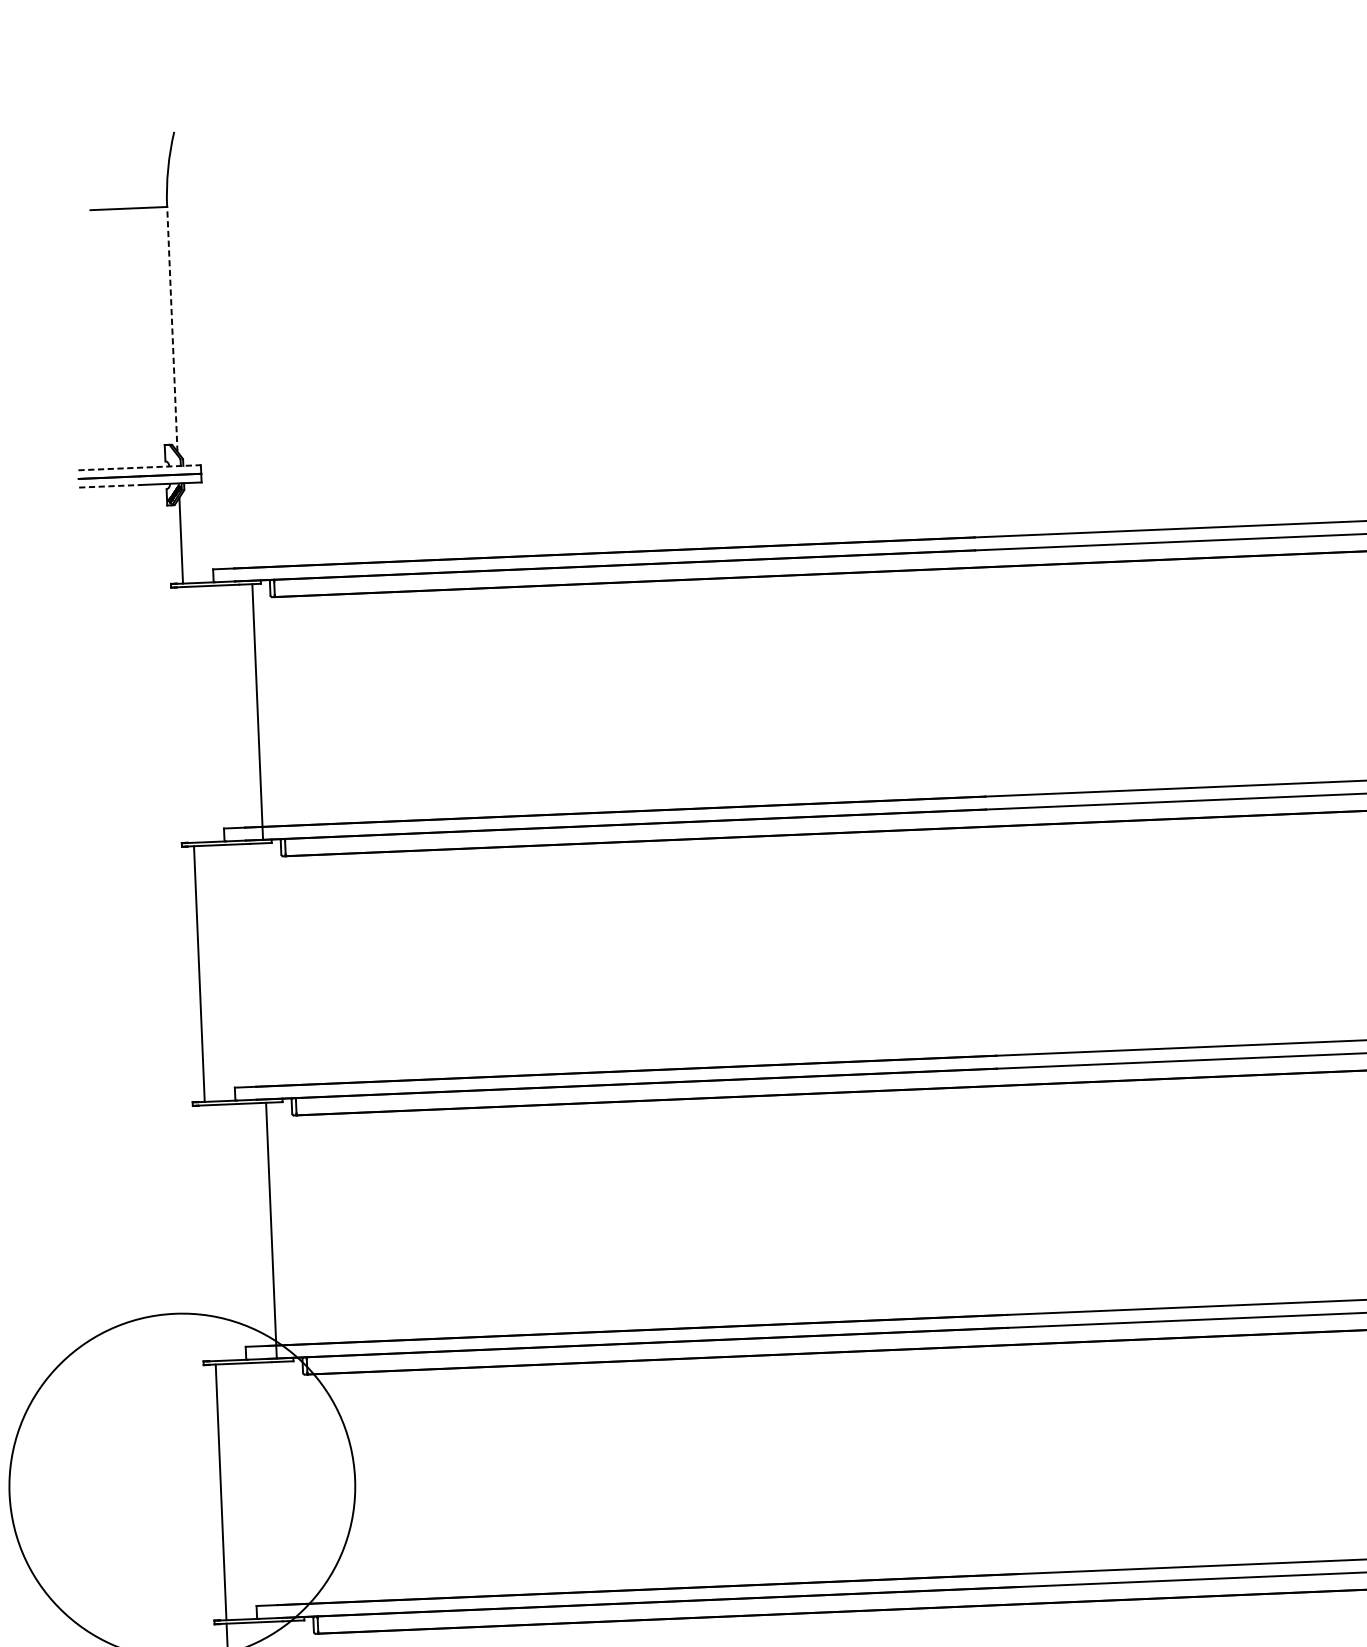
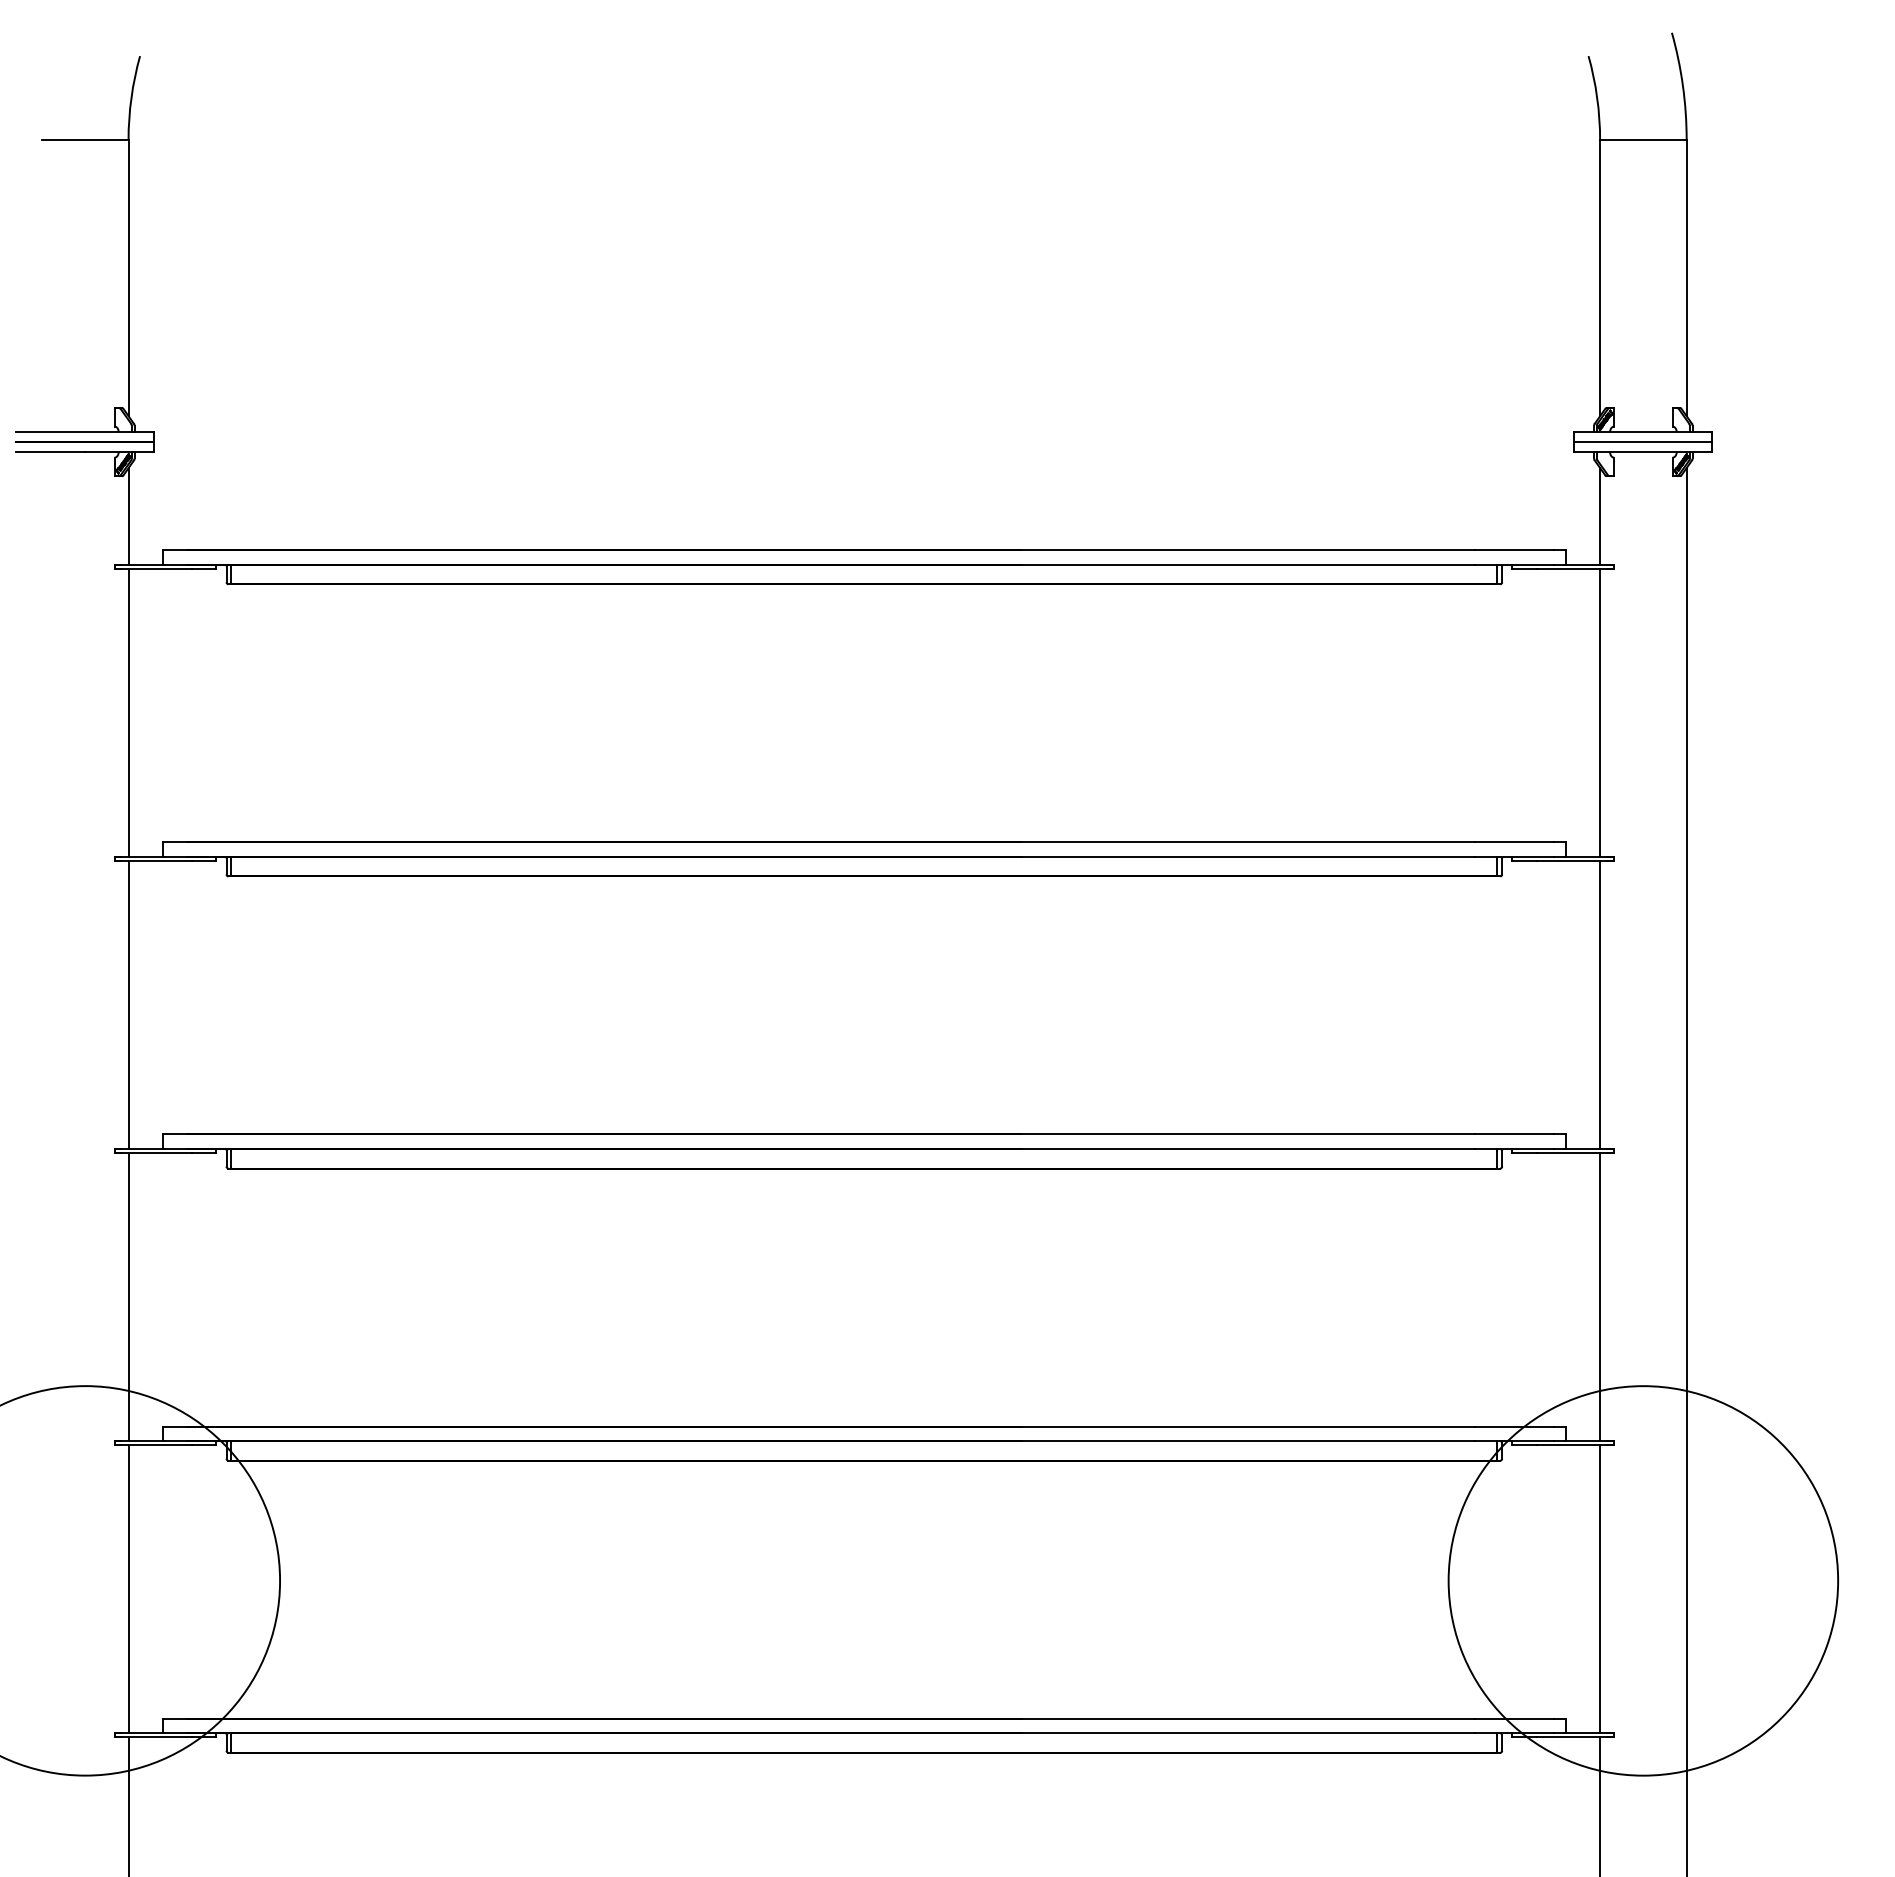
line: (172, 329) -> (128, 278), dashed -> solid
line: (139, 467) -> (85, 432), dashed -> solid
line: (109, 485) -> (50, 451), dashed -> solid
line: (257, 711) -> (128, 712), moved
line: (271, 1230) -> (128, 1296), moved

